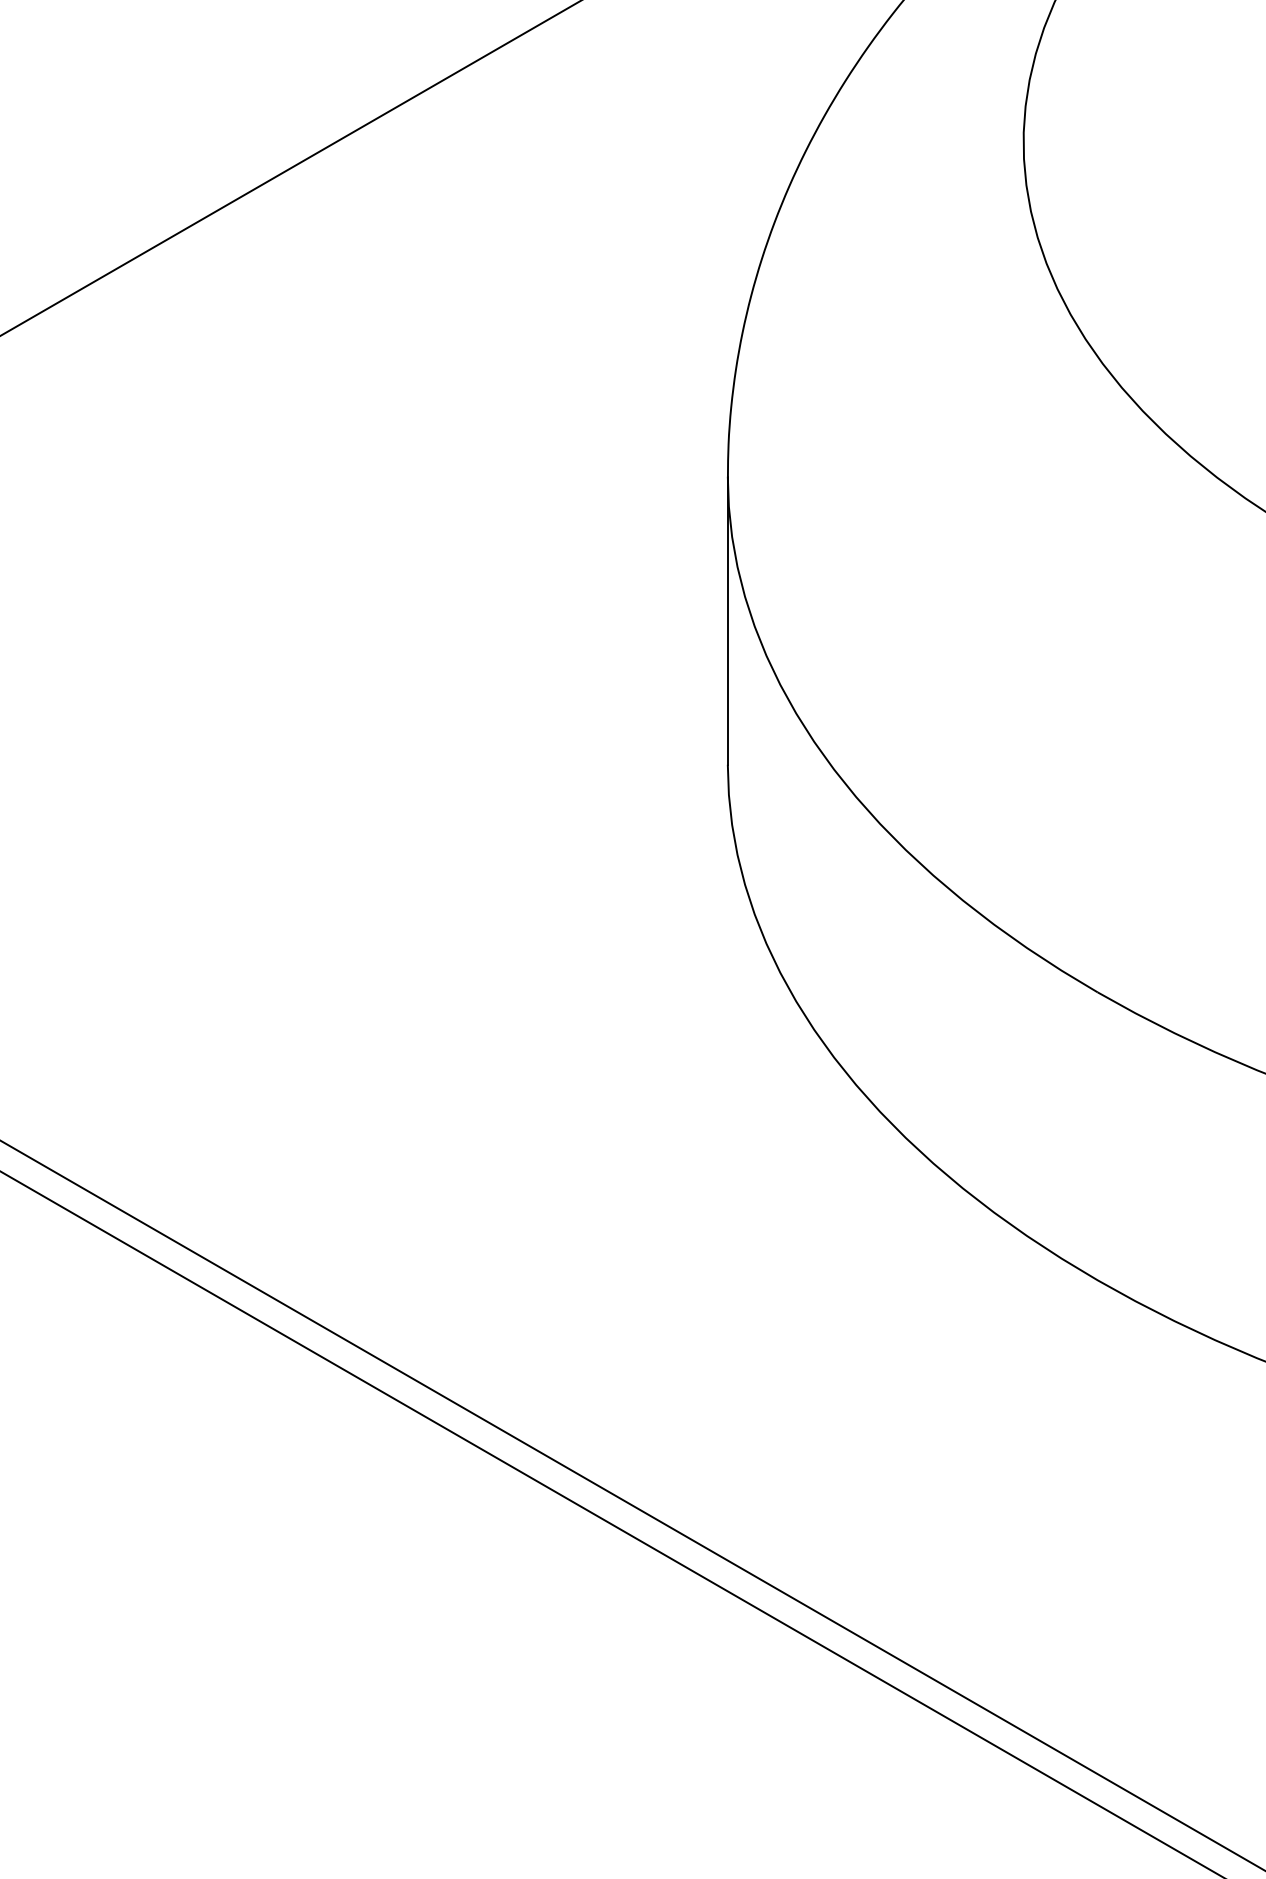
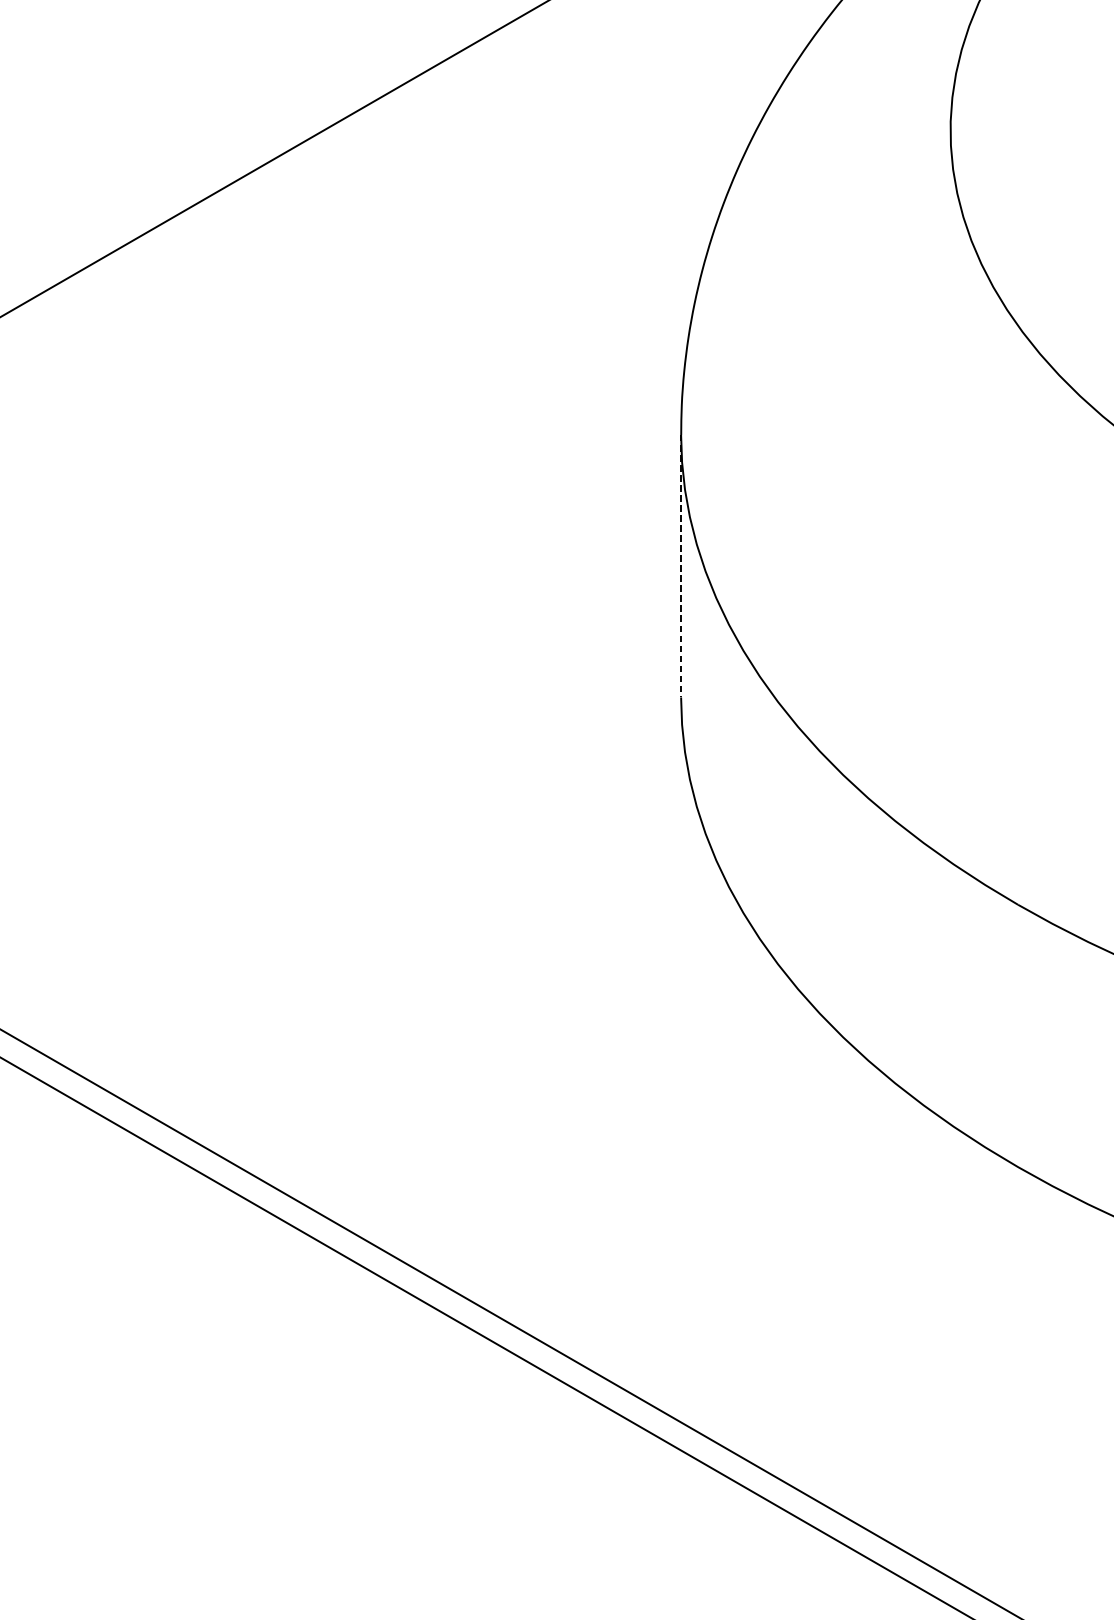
line: (727, 620) -> (680, 566), solid -> dashed

